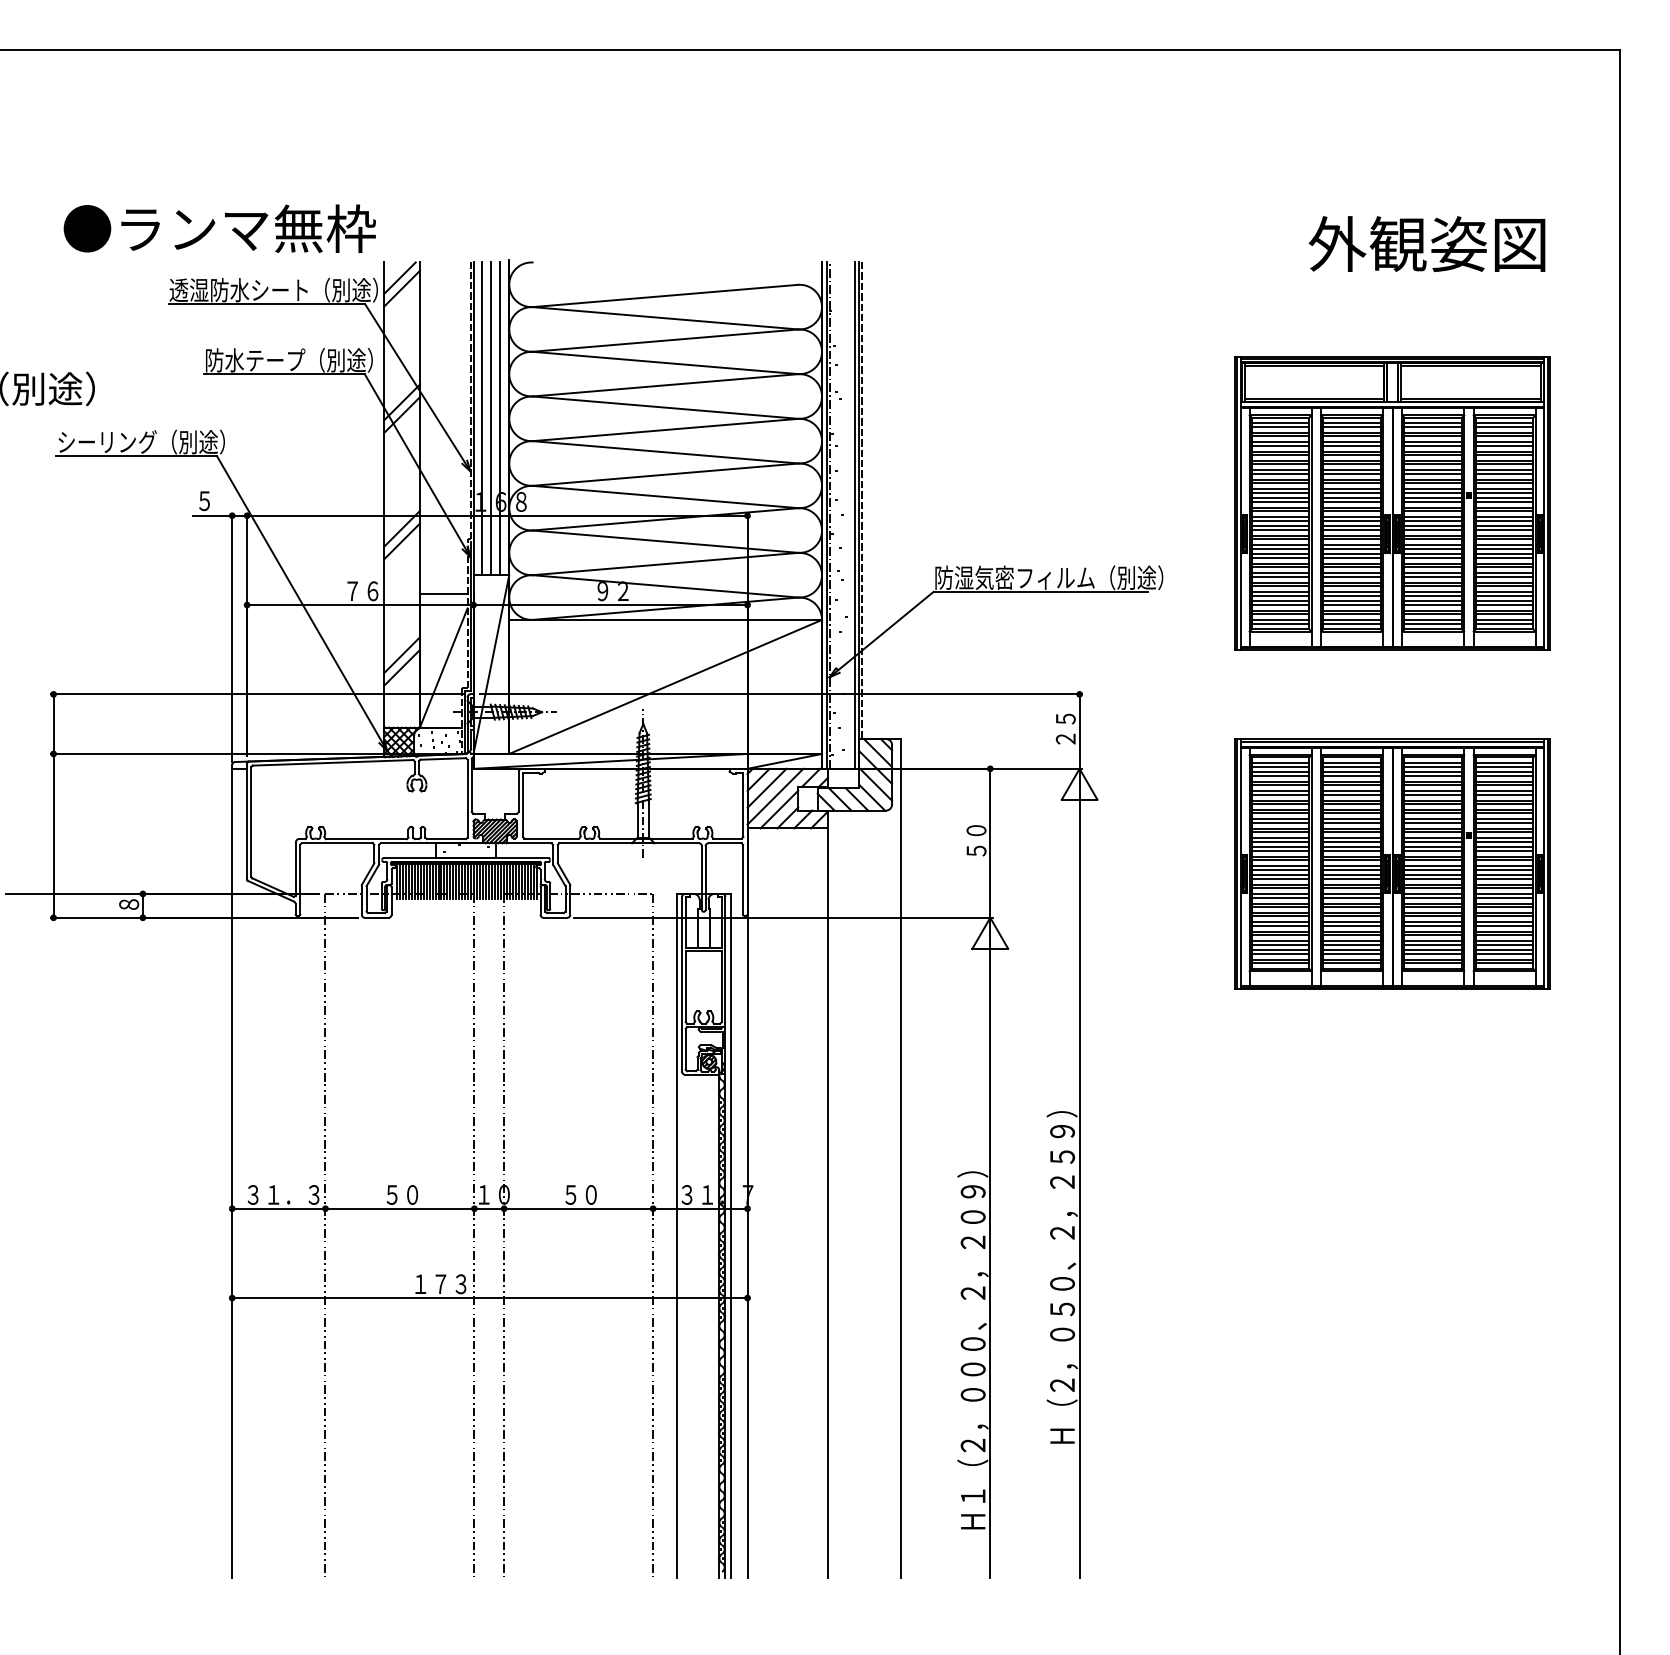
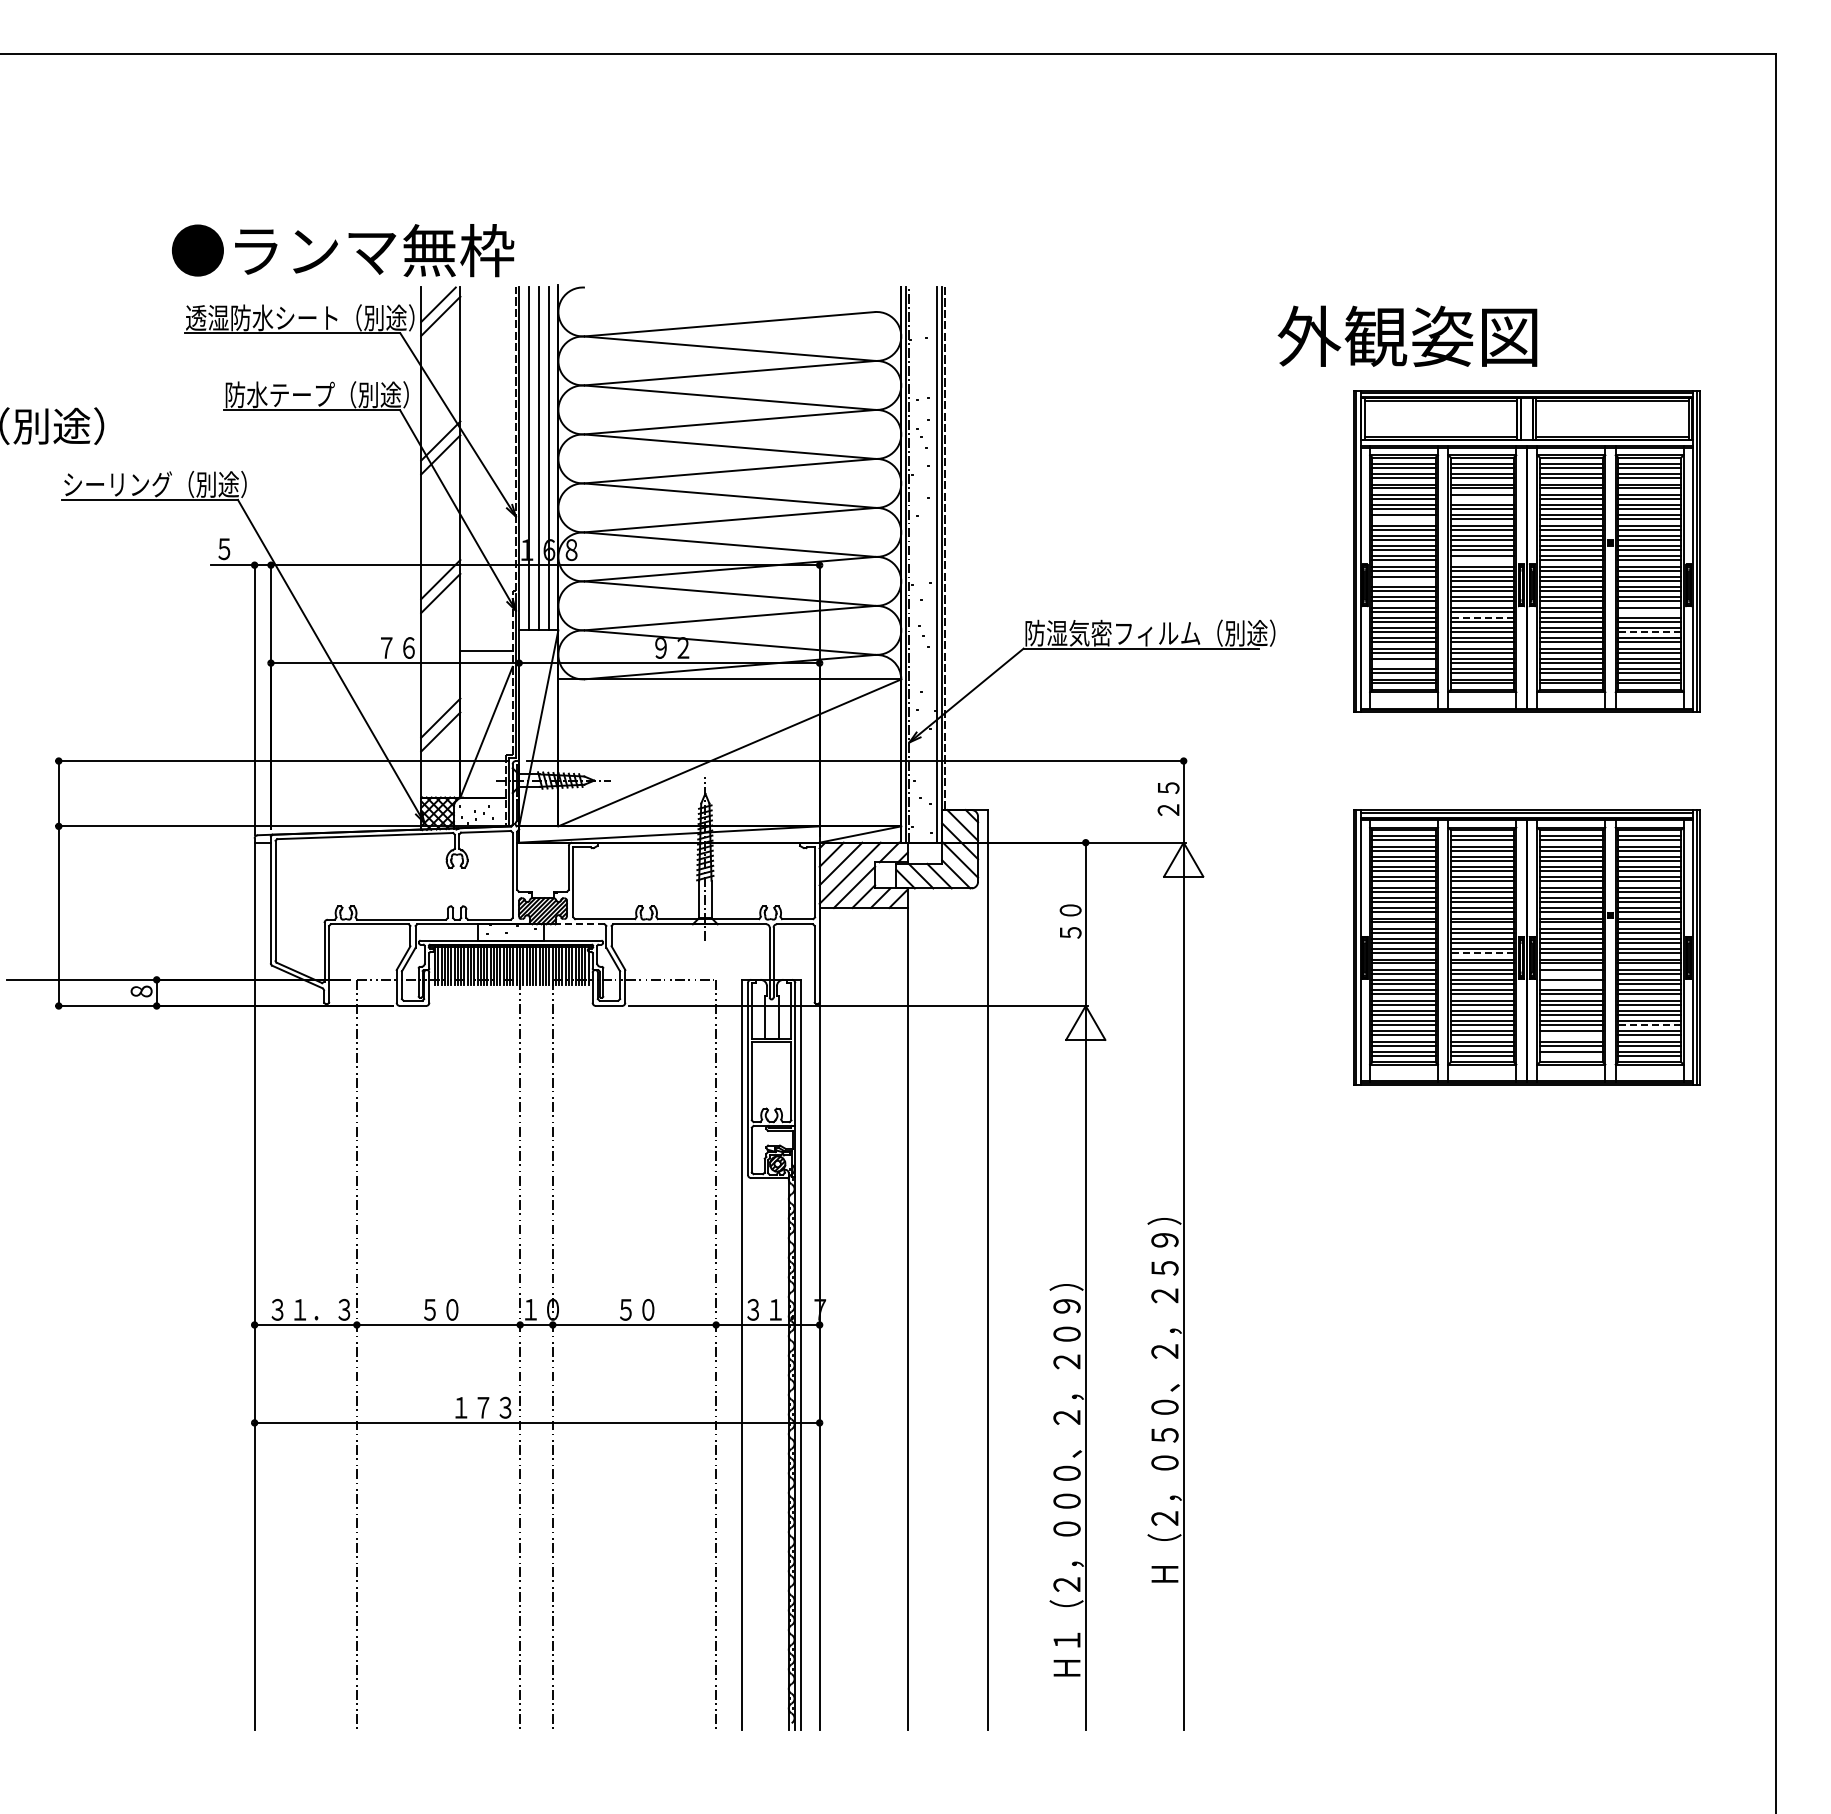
text: (220, 228) -> (343, 250), moved
text: (1426, 243) -> (1407, 335), moved
line: (1351, 454) -> (1481, 498), removed
line: (1280, 474) -> (1403, 519), removed
line: (1351, 511) -> (1481, 560), removed
line: (1280, 529) -> (1403, 580), removed
line: (1504, 557) -> (1649, 611), removed
line: (1352, 563) -> (1482, 617), solid -> dashed
line: (1504, 577) -> (1649, 632), solid -> dashed
line: (1280, 604) -> (1403, 662), removed
line: (528, 843) -> (579, 924), solid -> dashed
line: (1352, 869) -> (1482, 953), solid -> dashed
line: (1432, 888) -> (1570, 973), removed
line: (1432, 898) -> (1570, 984), removed
line: (1504, 935) -> (1649, 1025), solid -> dashed
line: (1432, 944) -> (1570, 1035), removed
line: (1432, 962) -> (1570, 1055), removed

